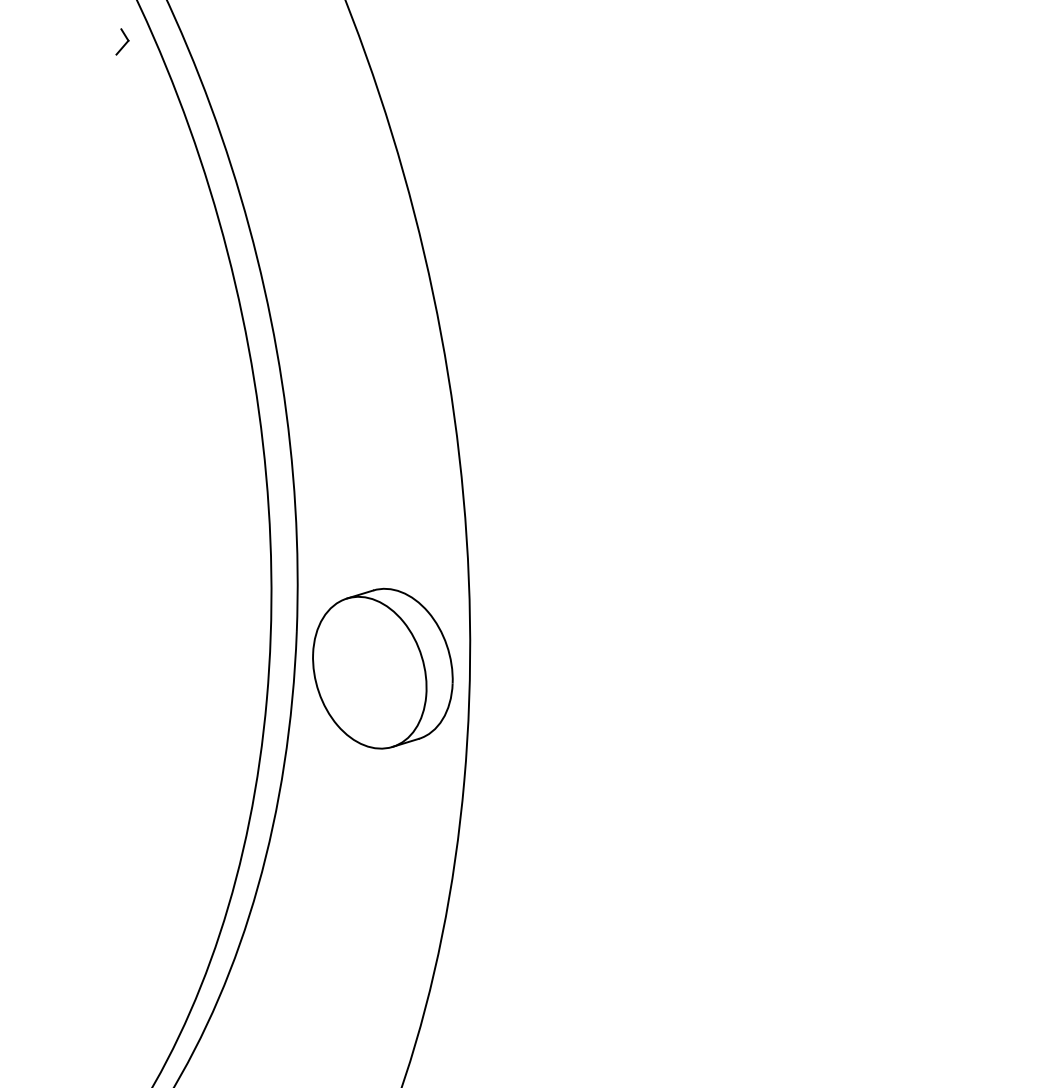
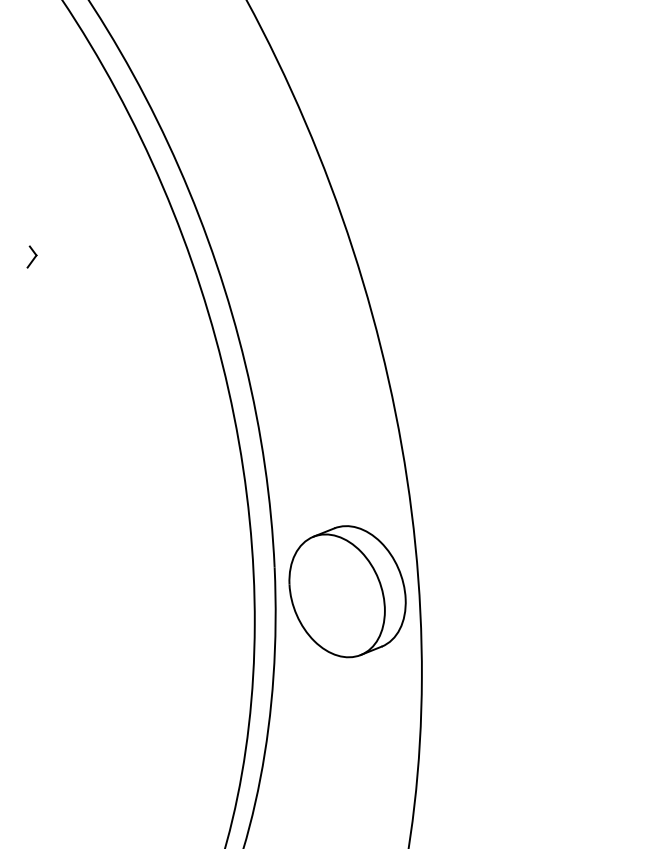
part: (122, 41) -> (31, 256), moved

